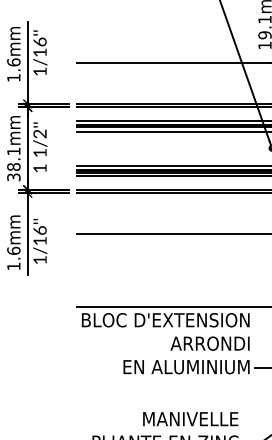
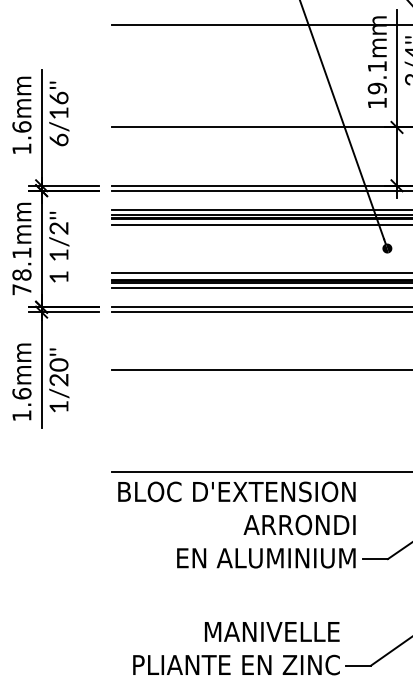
text: (39, 71) -> (58, 139), 1/16''\f] -> 6/16''\f]
text: (13, 177) -> (21, 289), 38.1mm -> 78.1mm
text: (39, 235) -> (58, 372), 1/16''\f] -> 1/20''\f]

